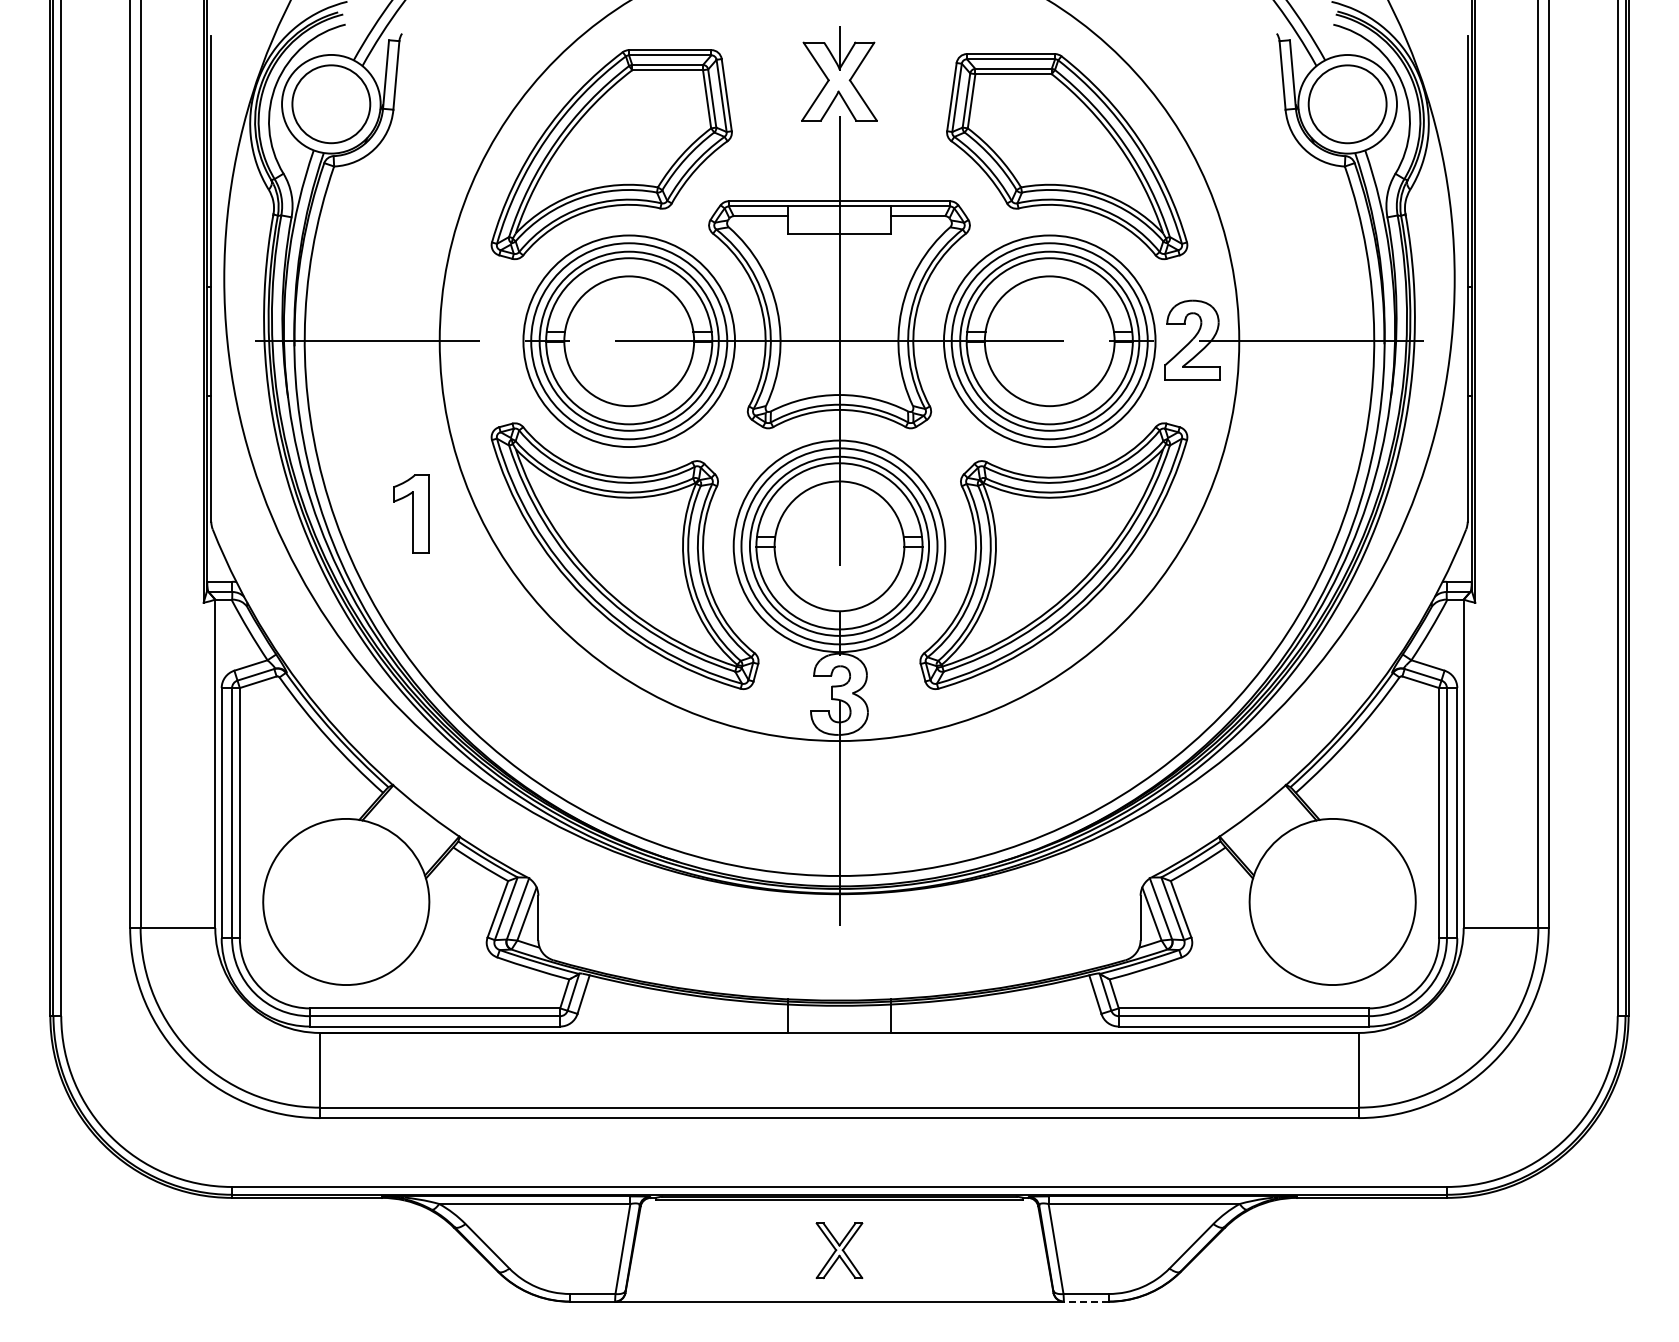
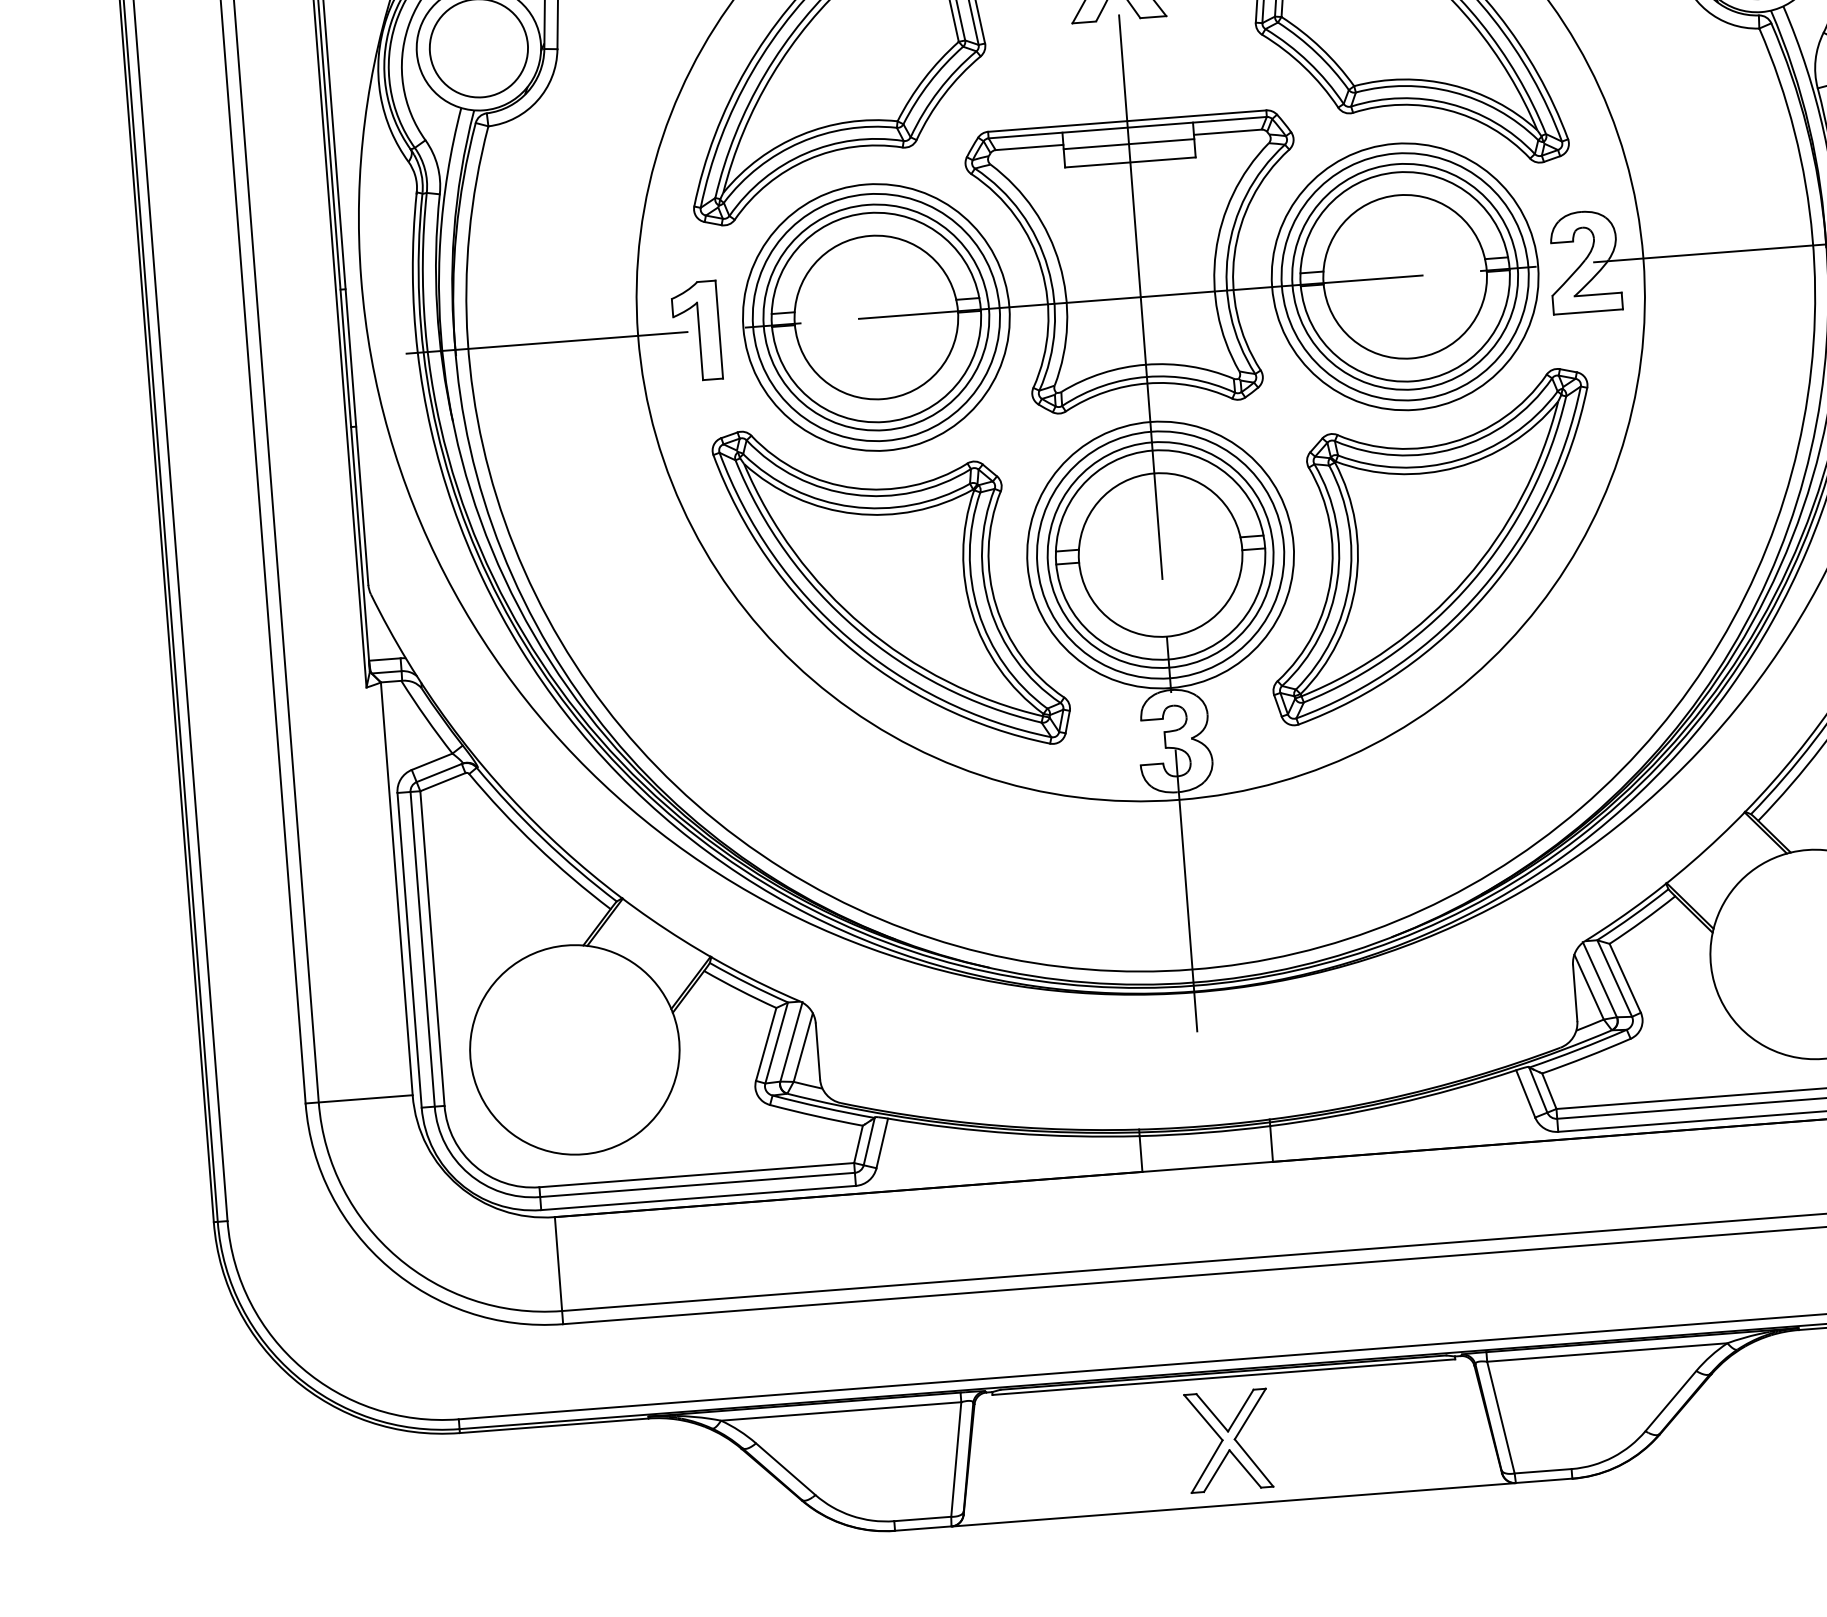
line: (839, 219) -> (1128, 144), added
part: (411, 513) -> (696, 330), moved
part: (839, 1250) -> (1228, 1440), size x1.43
line: (1085, 1301) -> (1543, 1480), dashed -> solid

